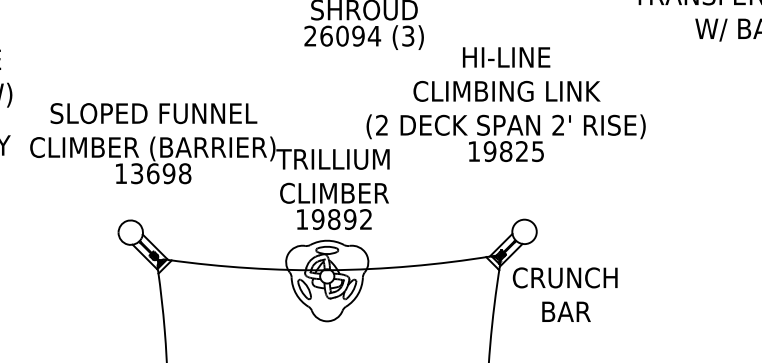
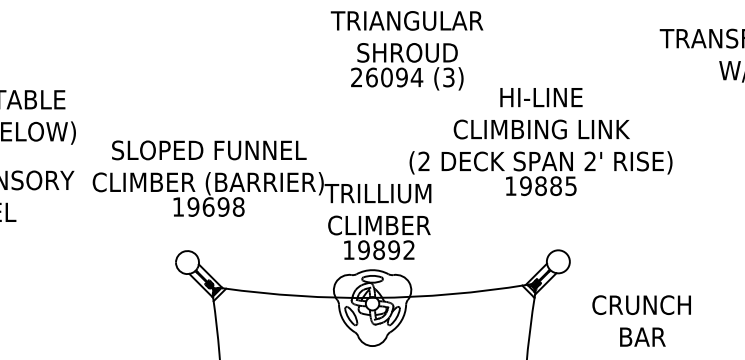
text: (521, 151) -> (555, 186), 19825 -> 19885
text: (137, 173) -> (193, 206), 13698 -> 19698
text: (565, 294) -> (641, 320), moved

